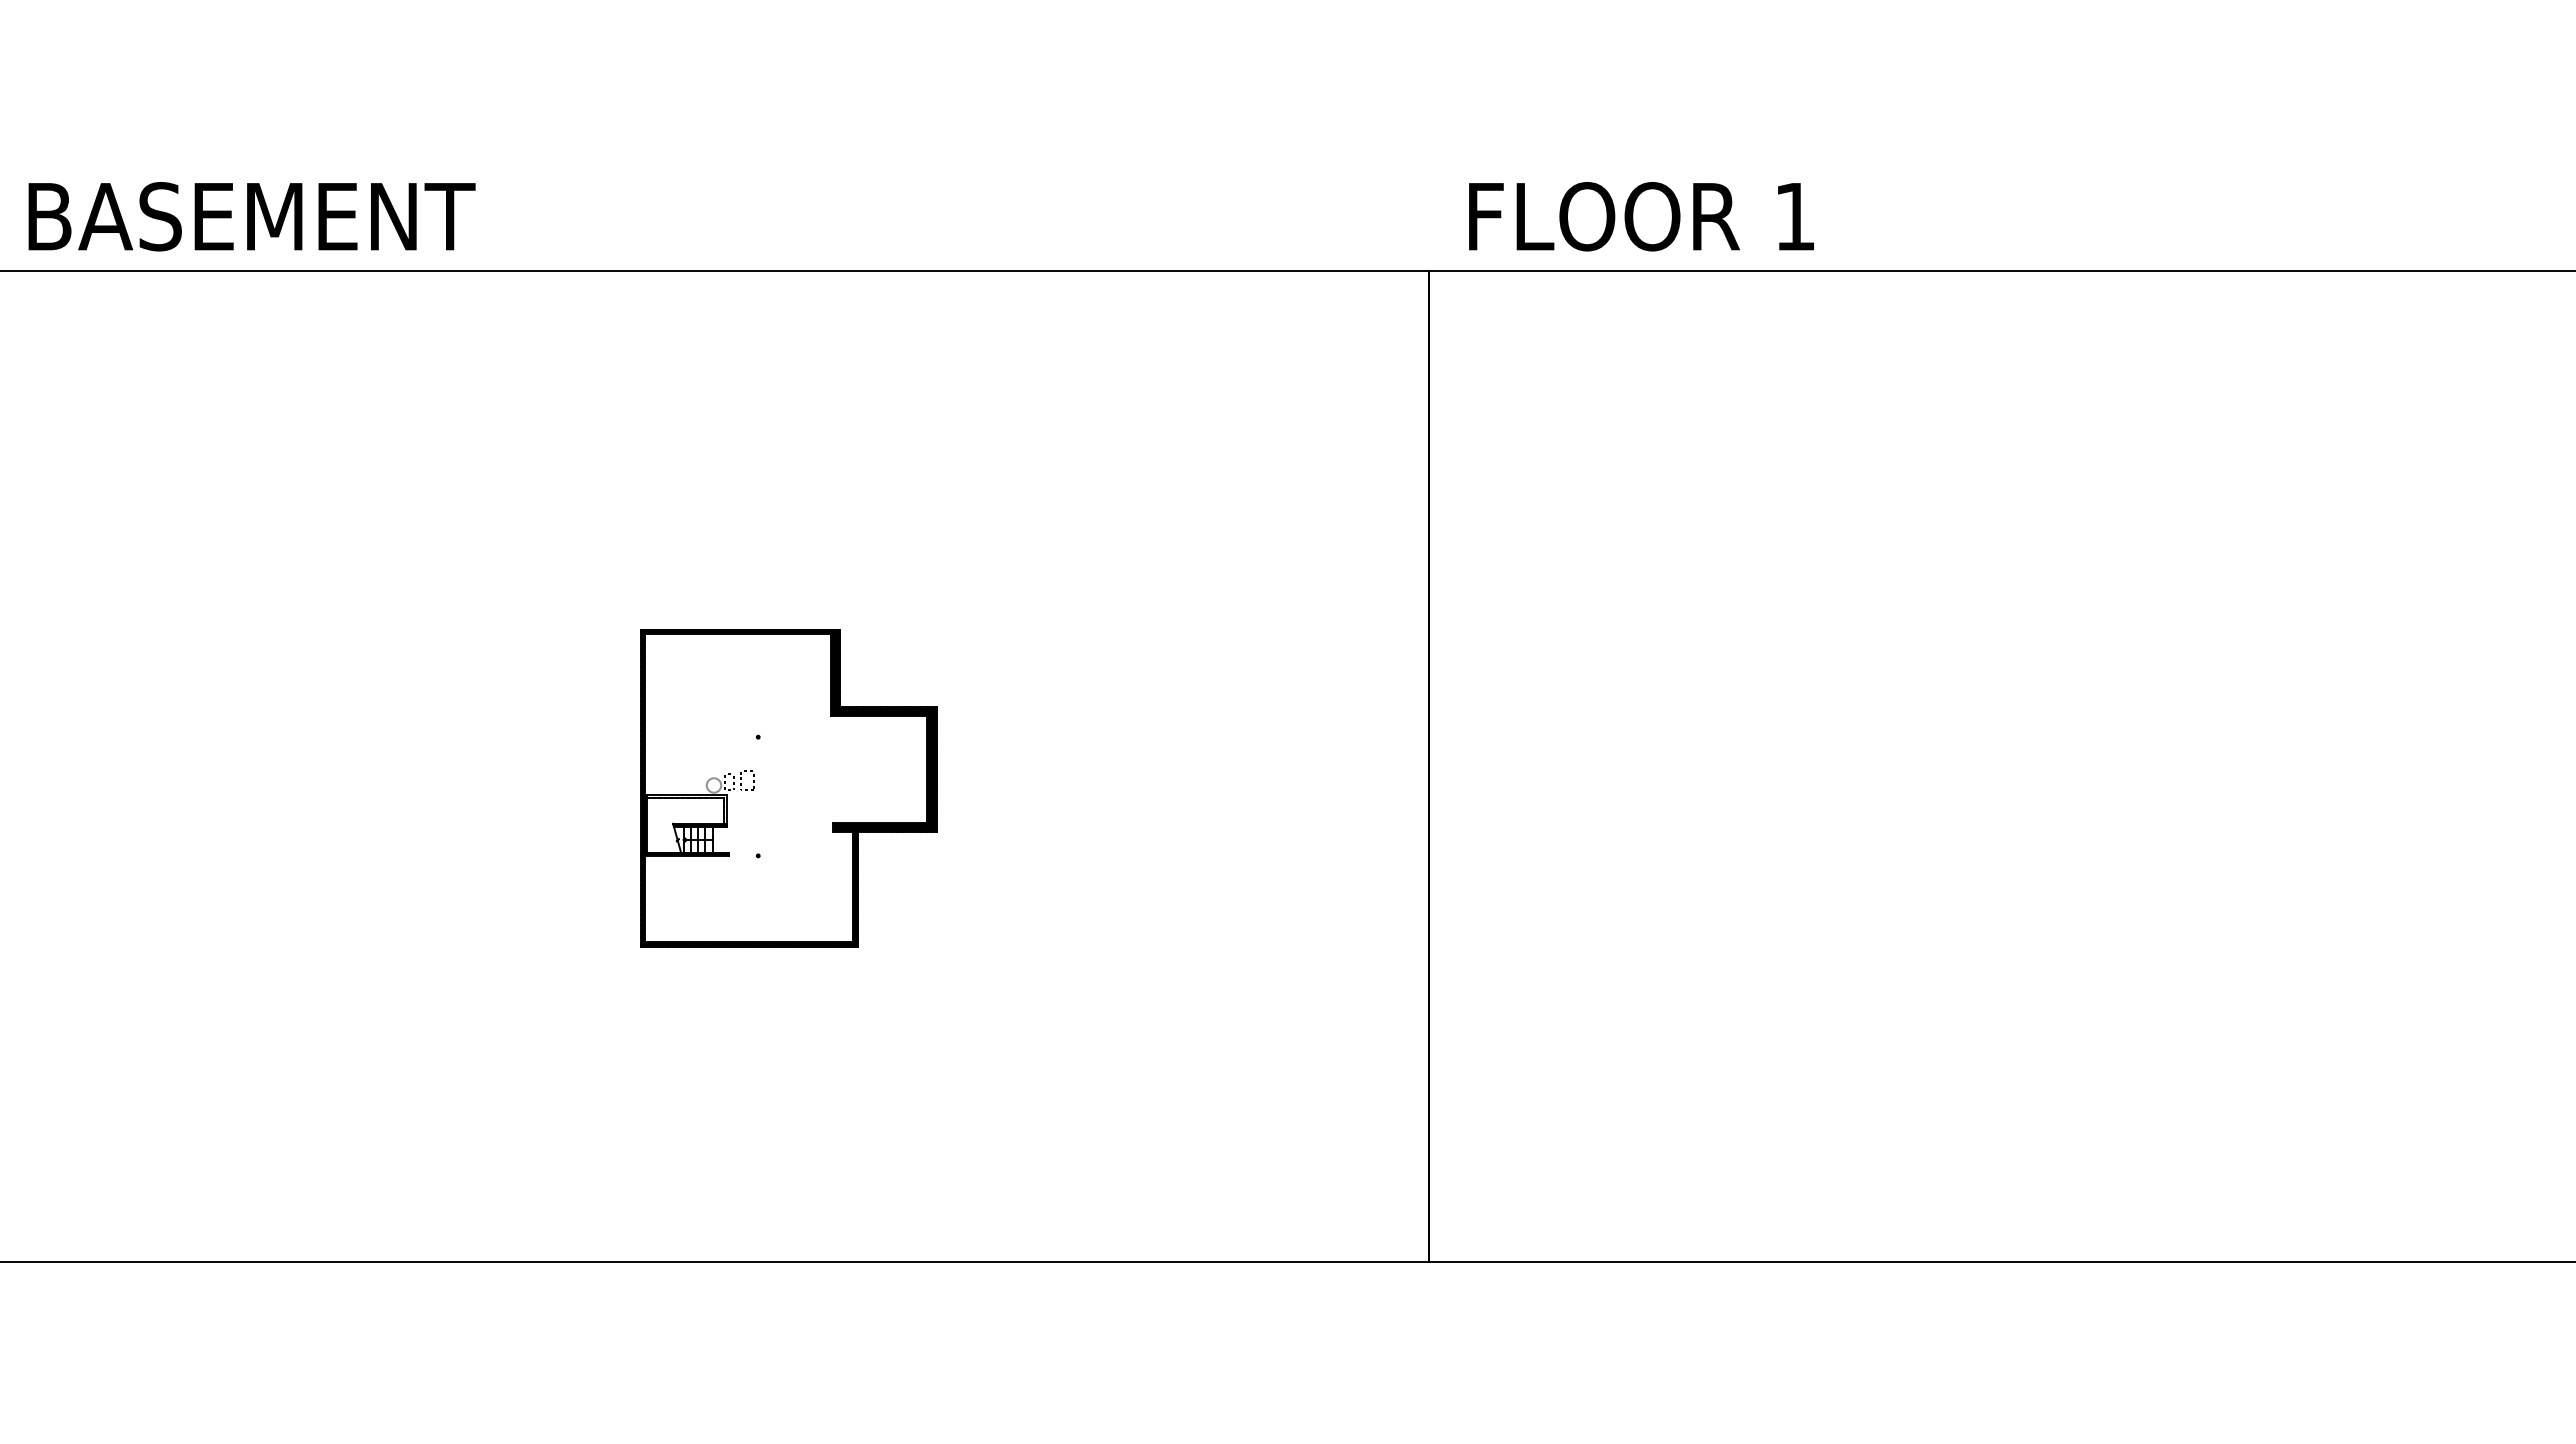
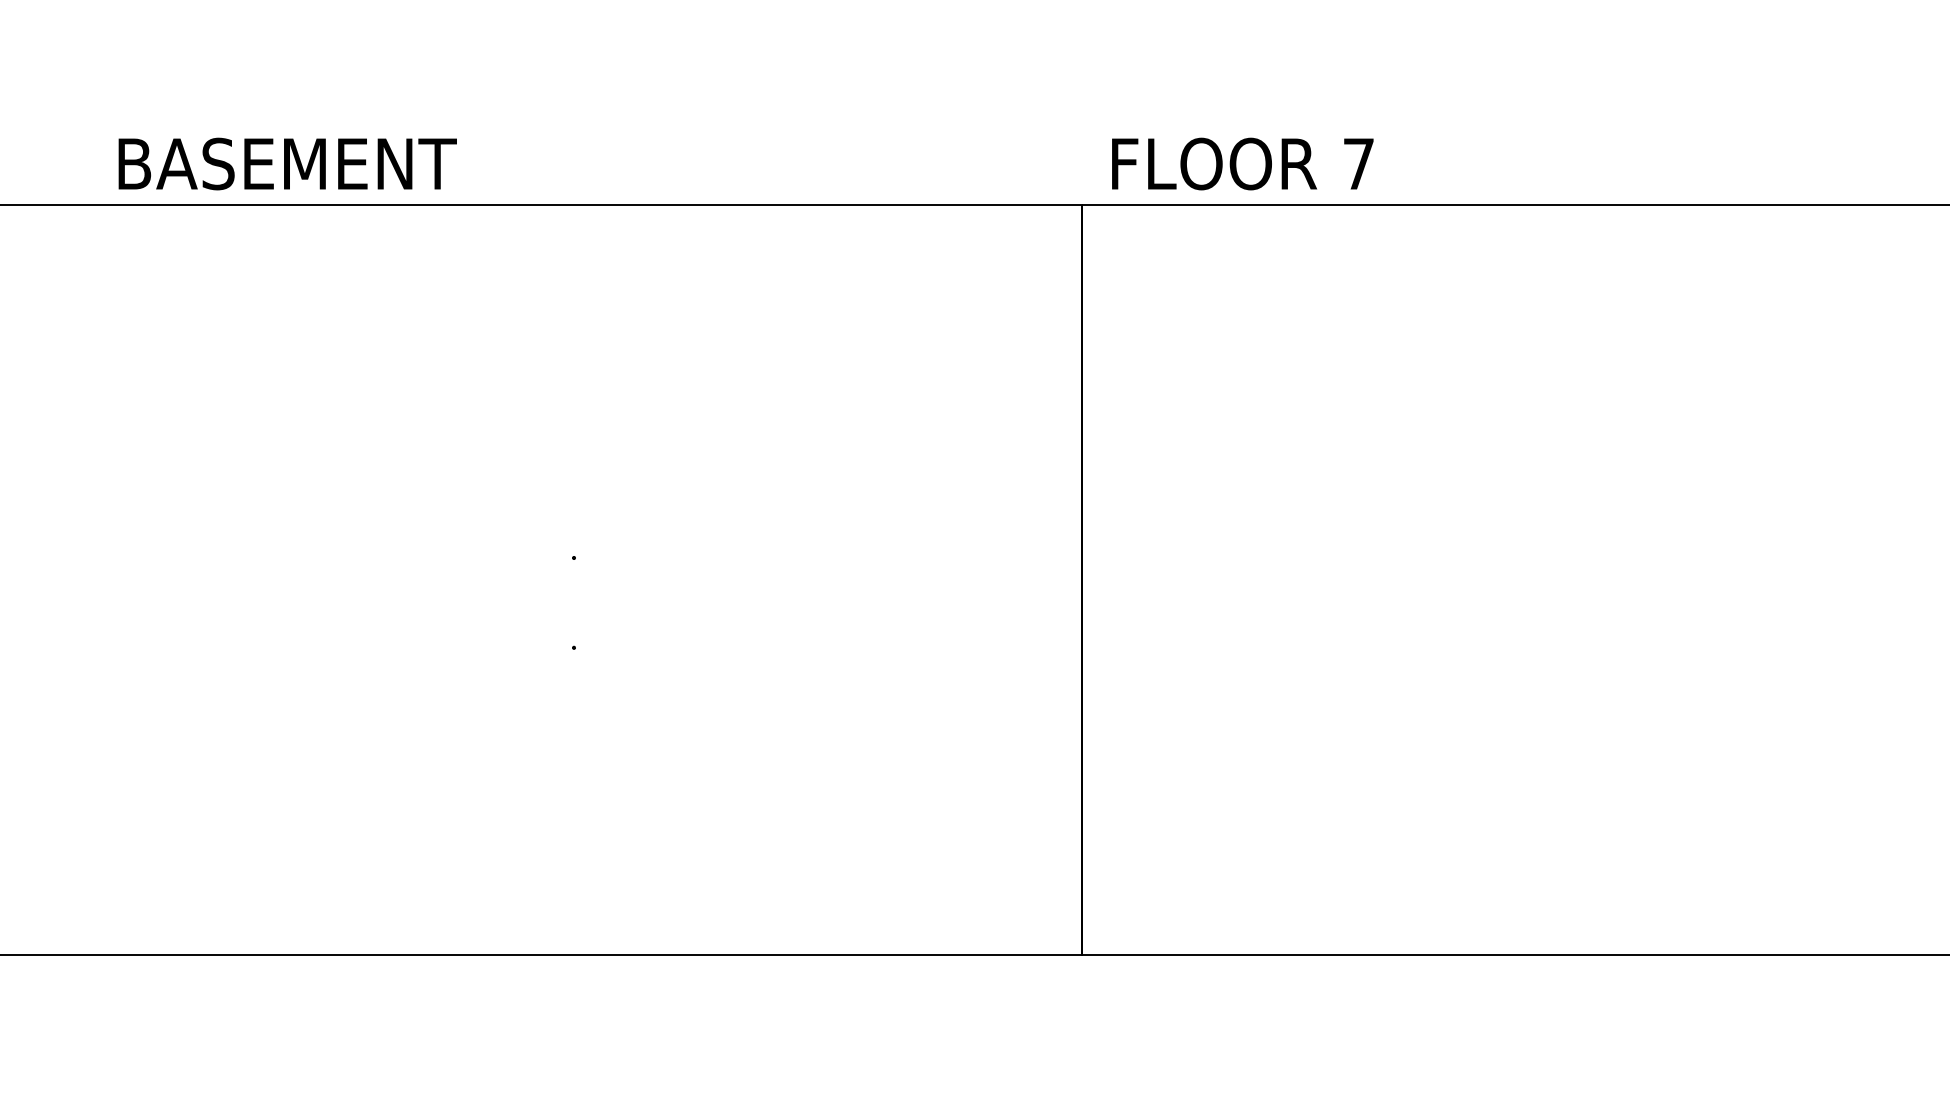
text: (251, 216) -> (287, 163), moved
text: (1794, 216) -> (1358, 163), 1 -> 7
part: (788, 788) -> (596, 596), removed

